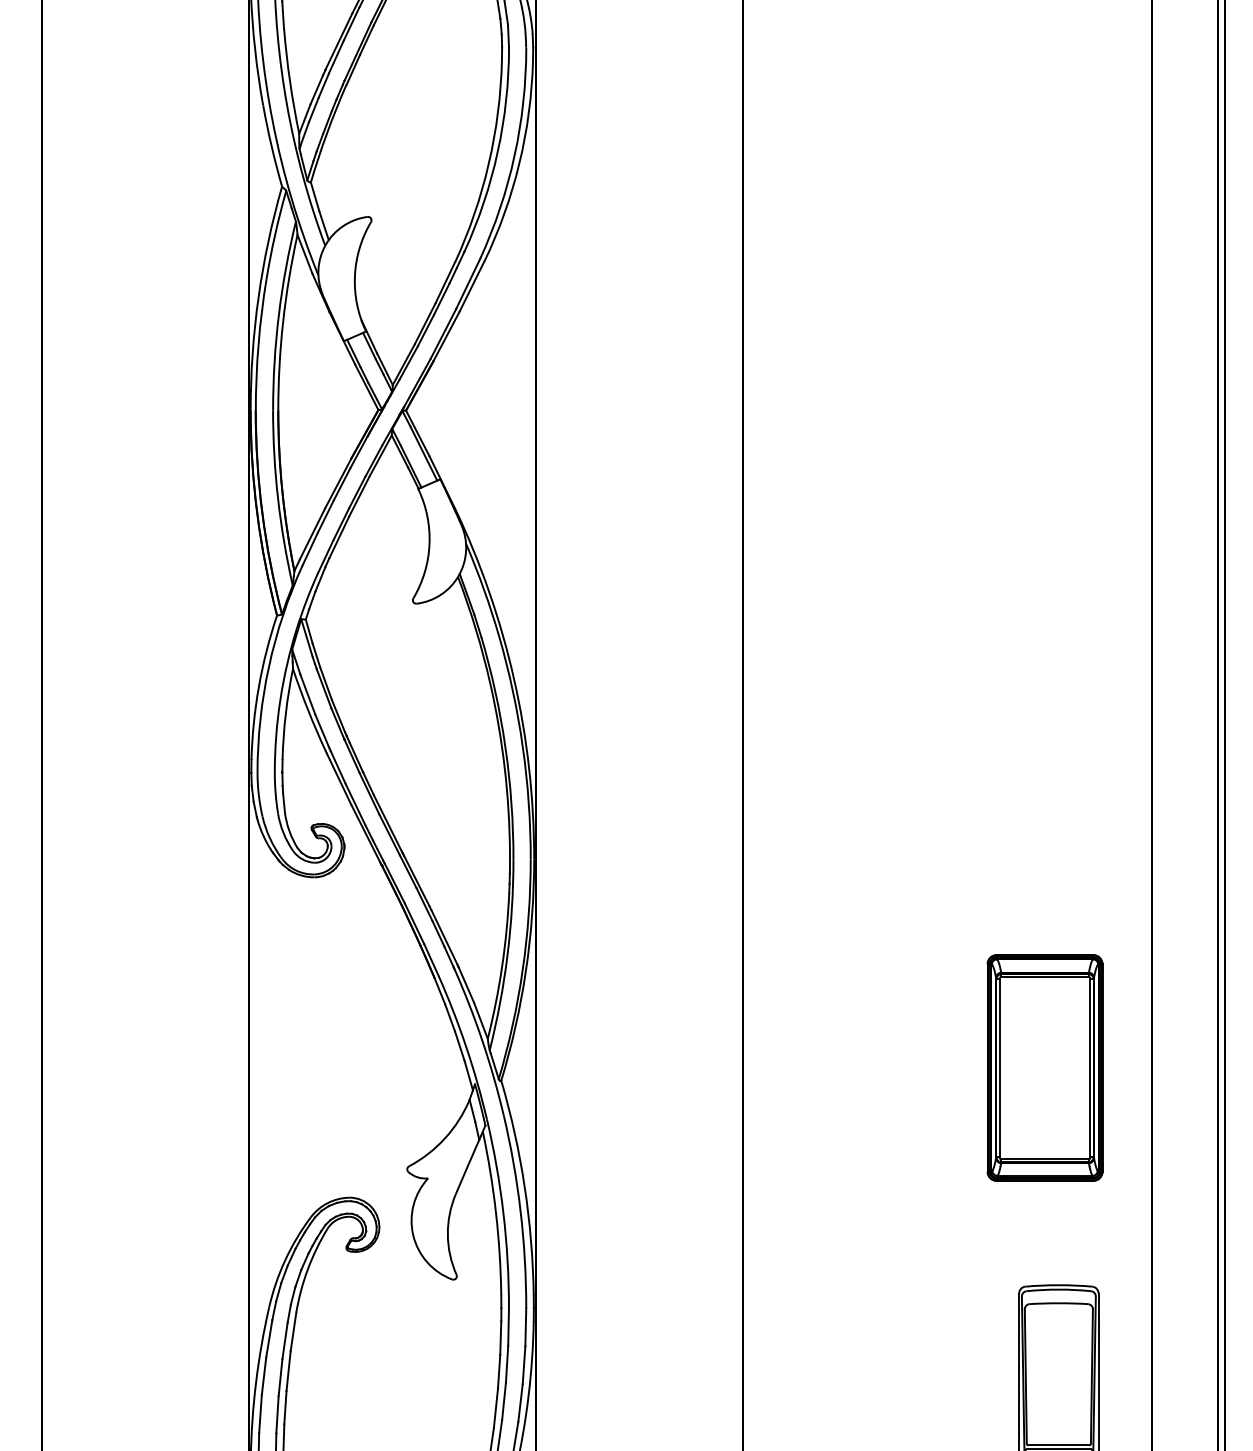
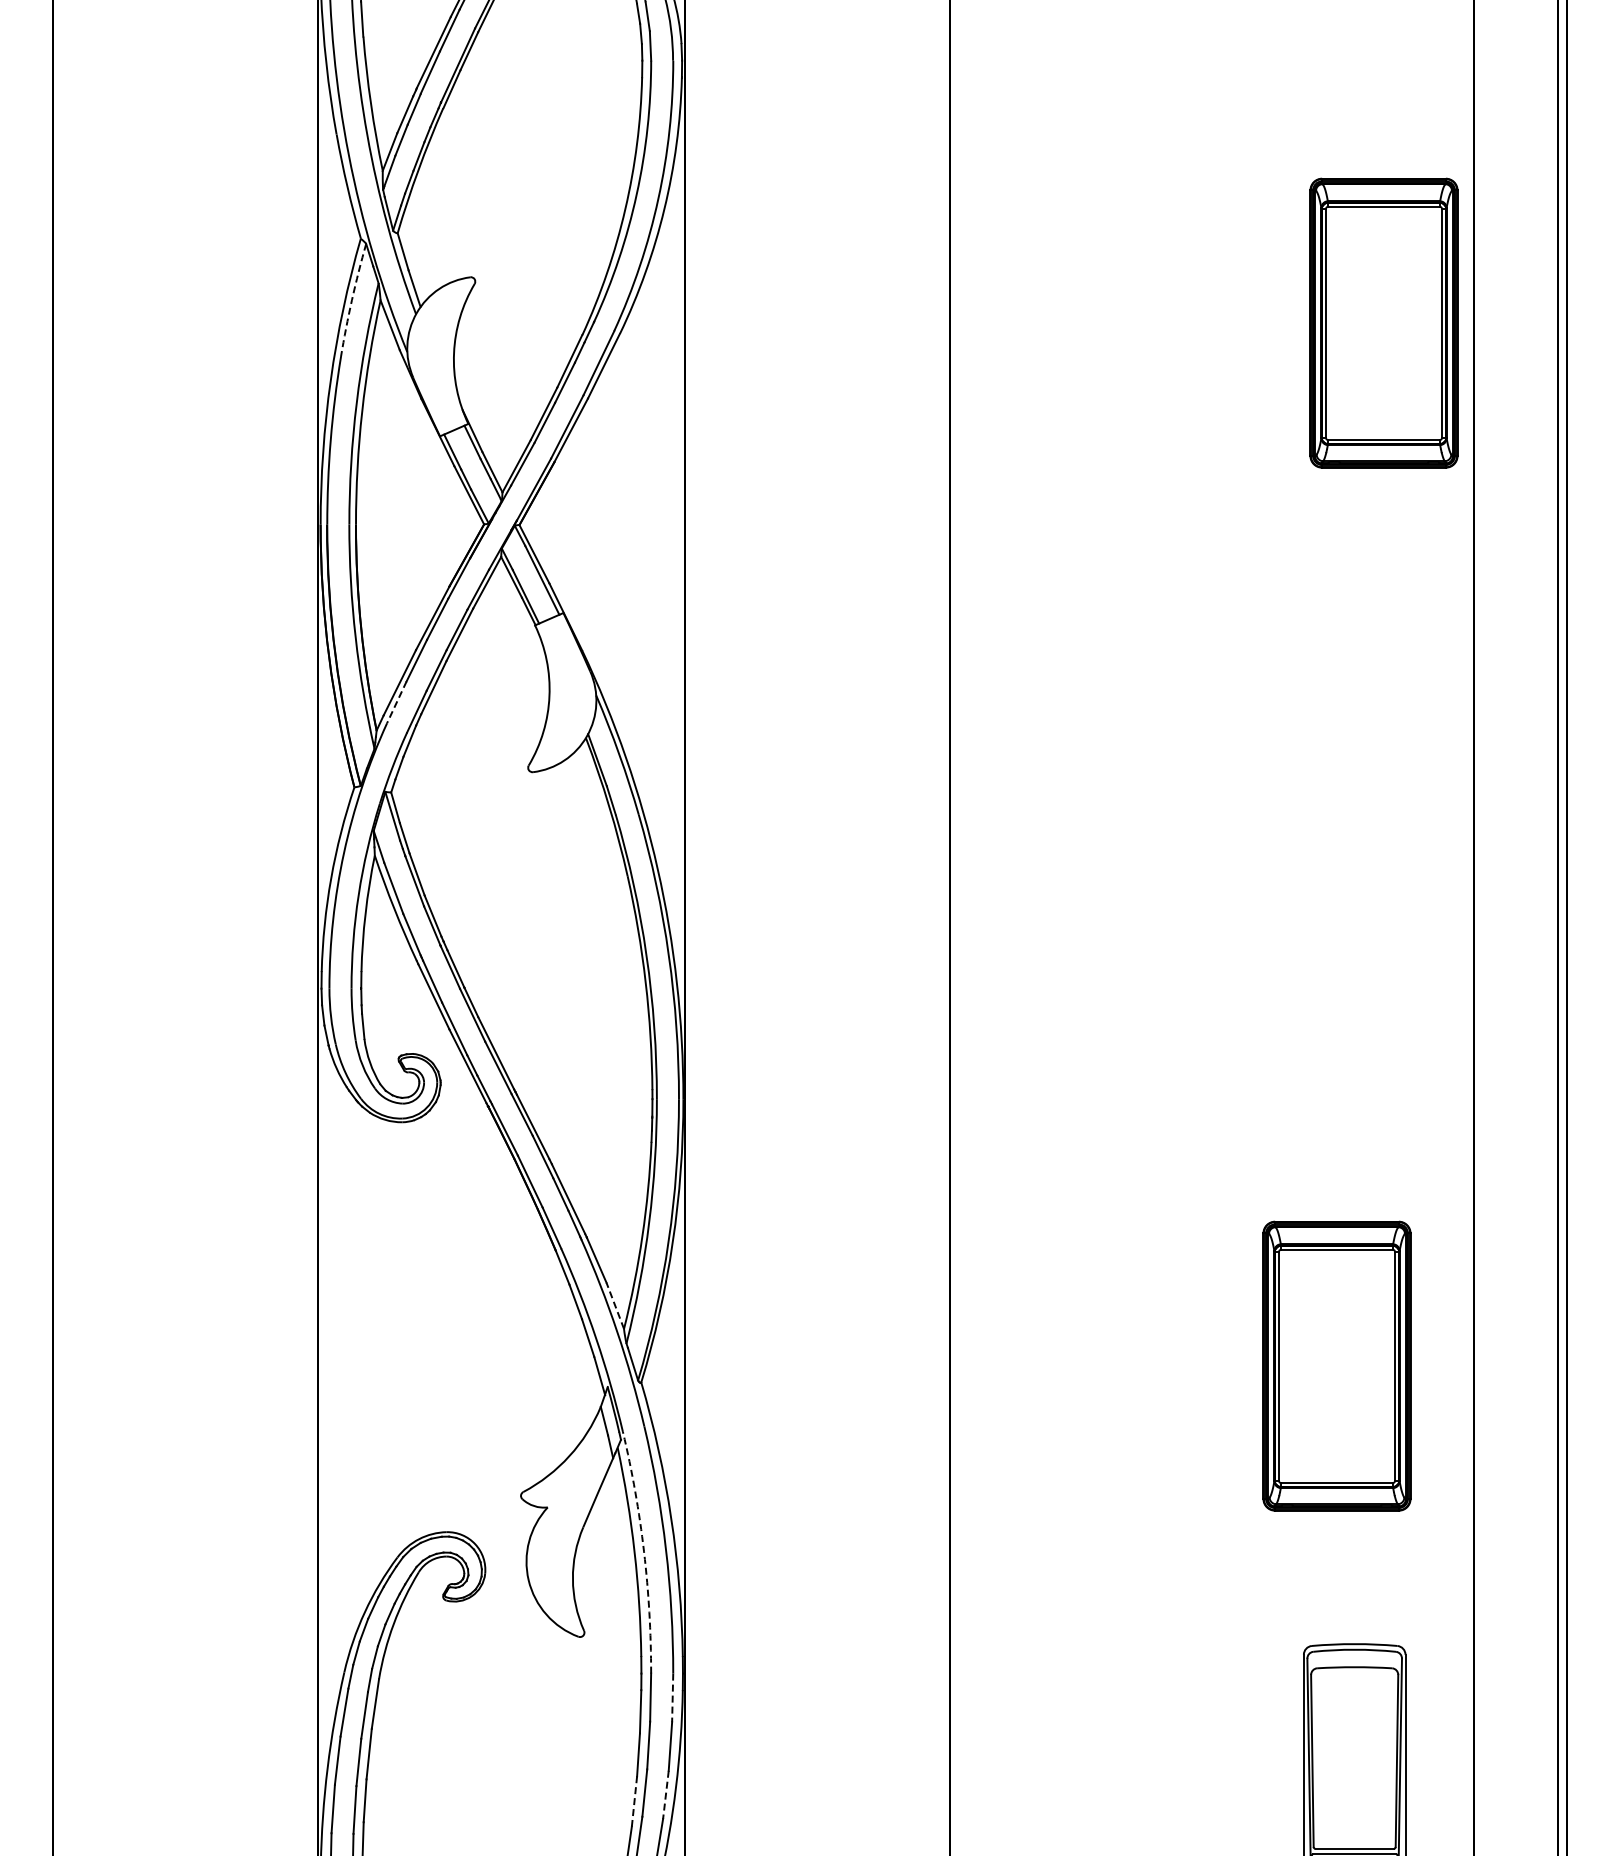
arc: (275, 235) -> (352, 300), solid -> dashed
part: (1081, 252) -> (1383, 322), added
line: (309, 549) -> (396, 702), solid -> dashed
line: (481, 1020) -> (615, 1305), solid -> dashed
arc: (503, 1212) -> (644, 1551), solid -> dashed
line: (525, 1327) -> (672, 1698), solid -> dashed
line: (520, 1403) -> (665, 1795), solid -> dashed
line: (495, 1408) -> (634, 1801), solid -> dashed

